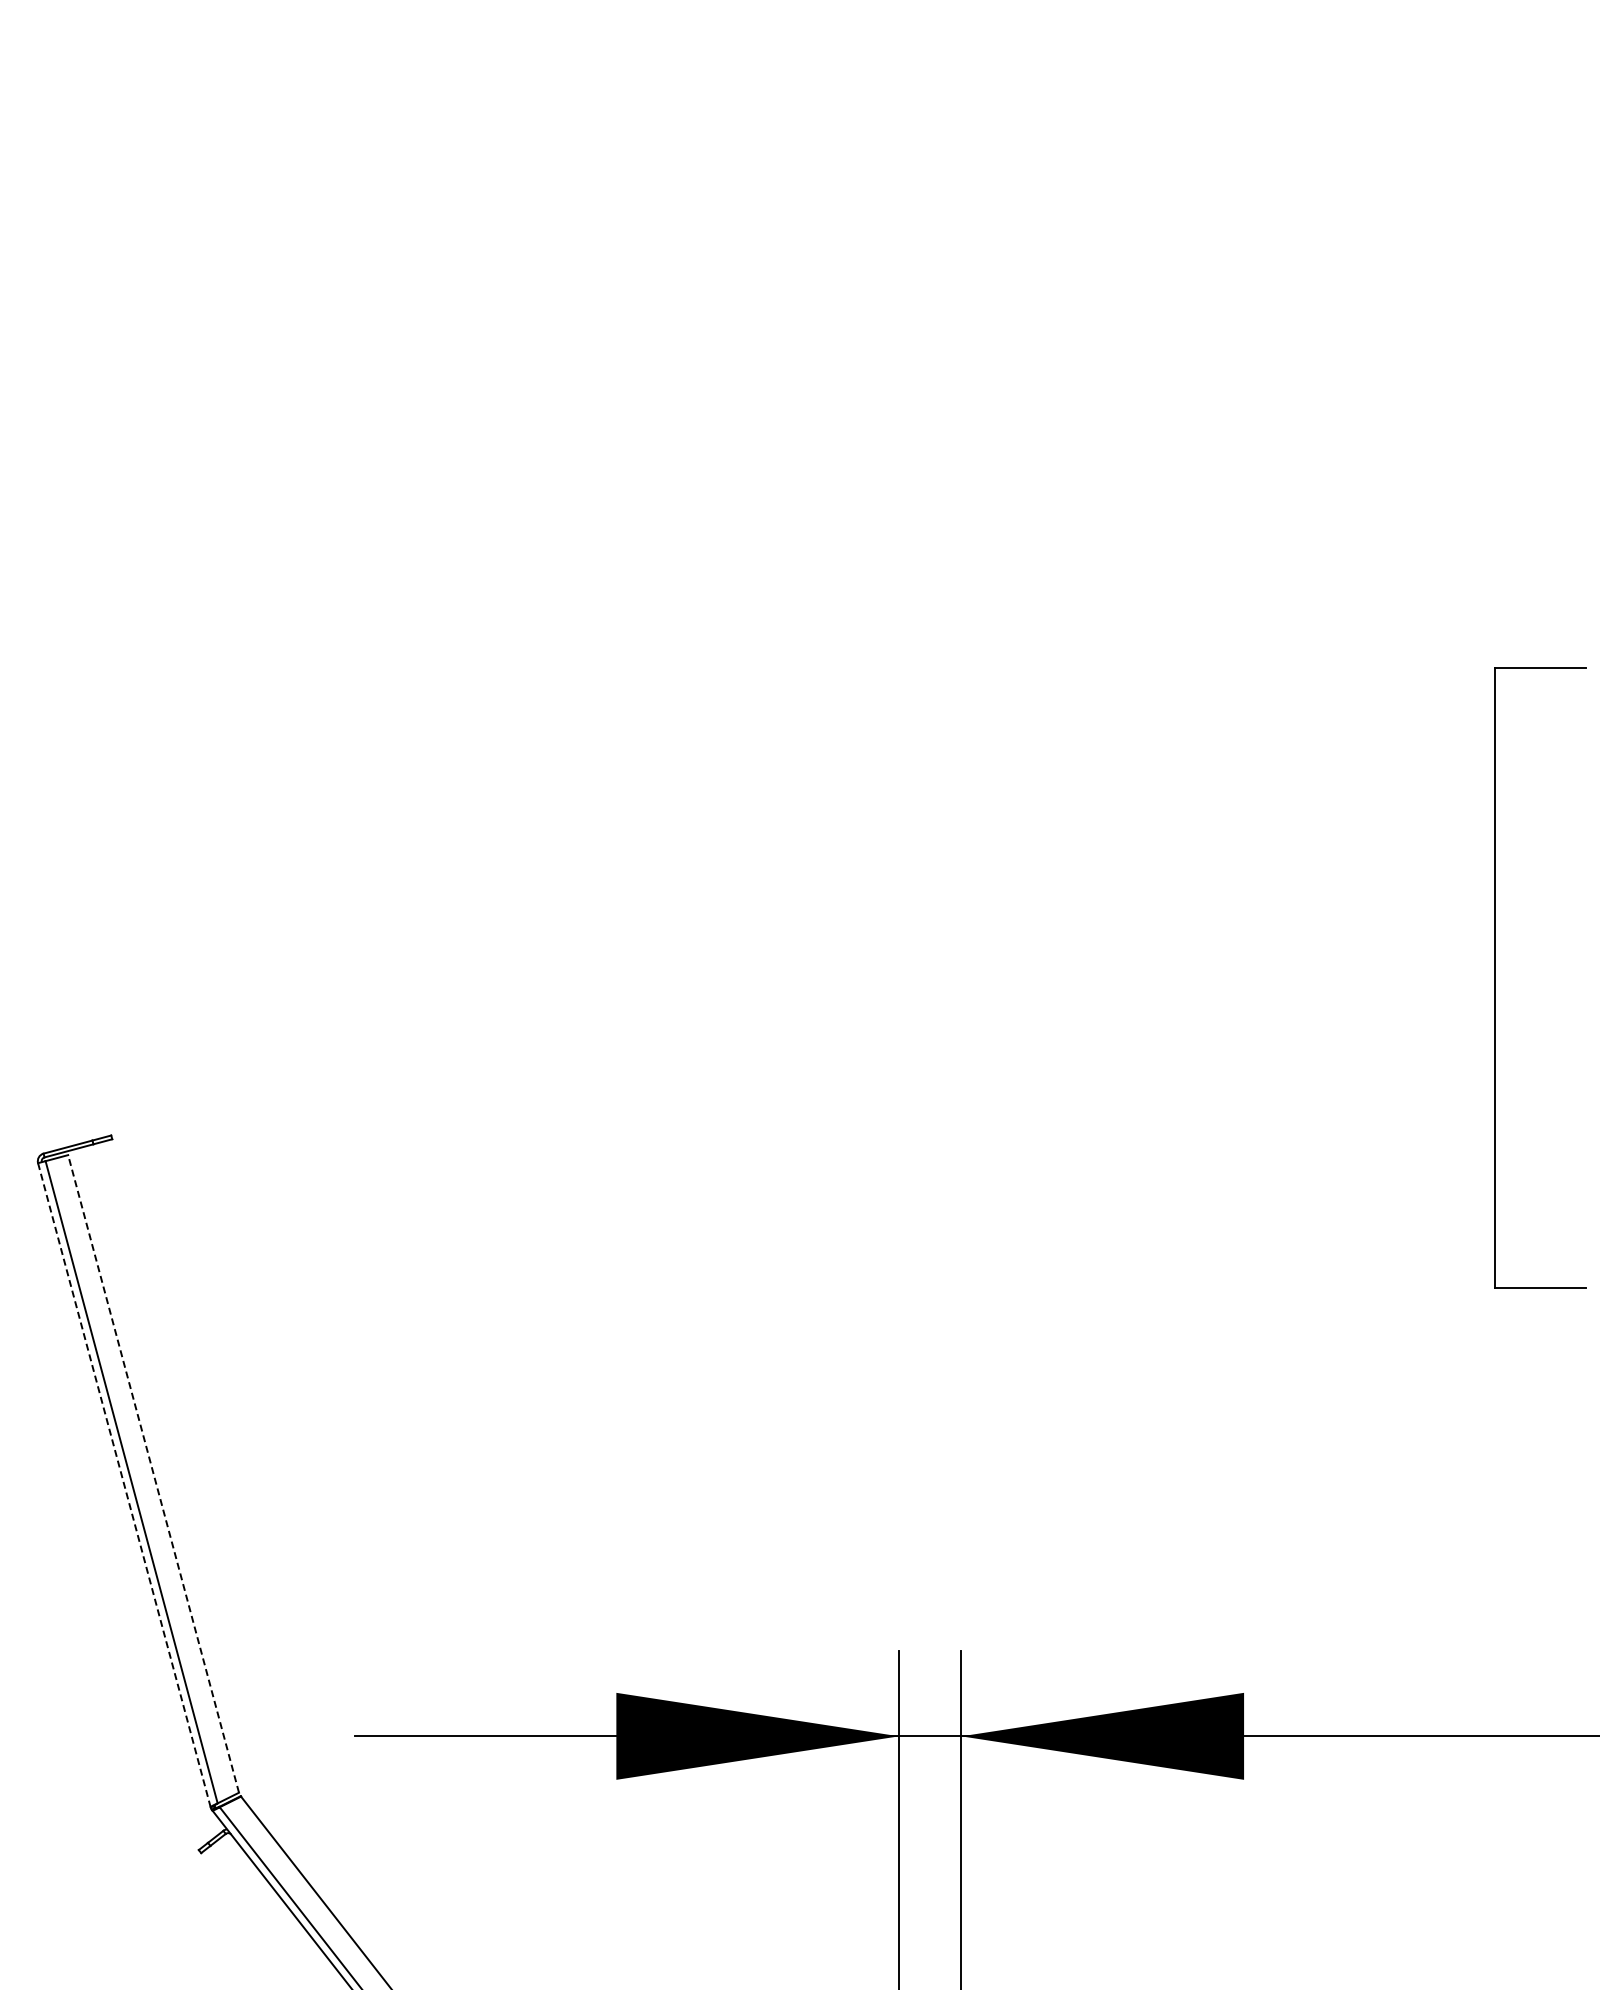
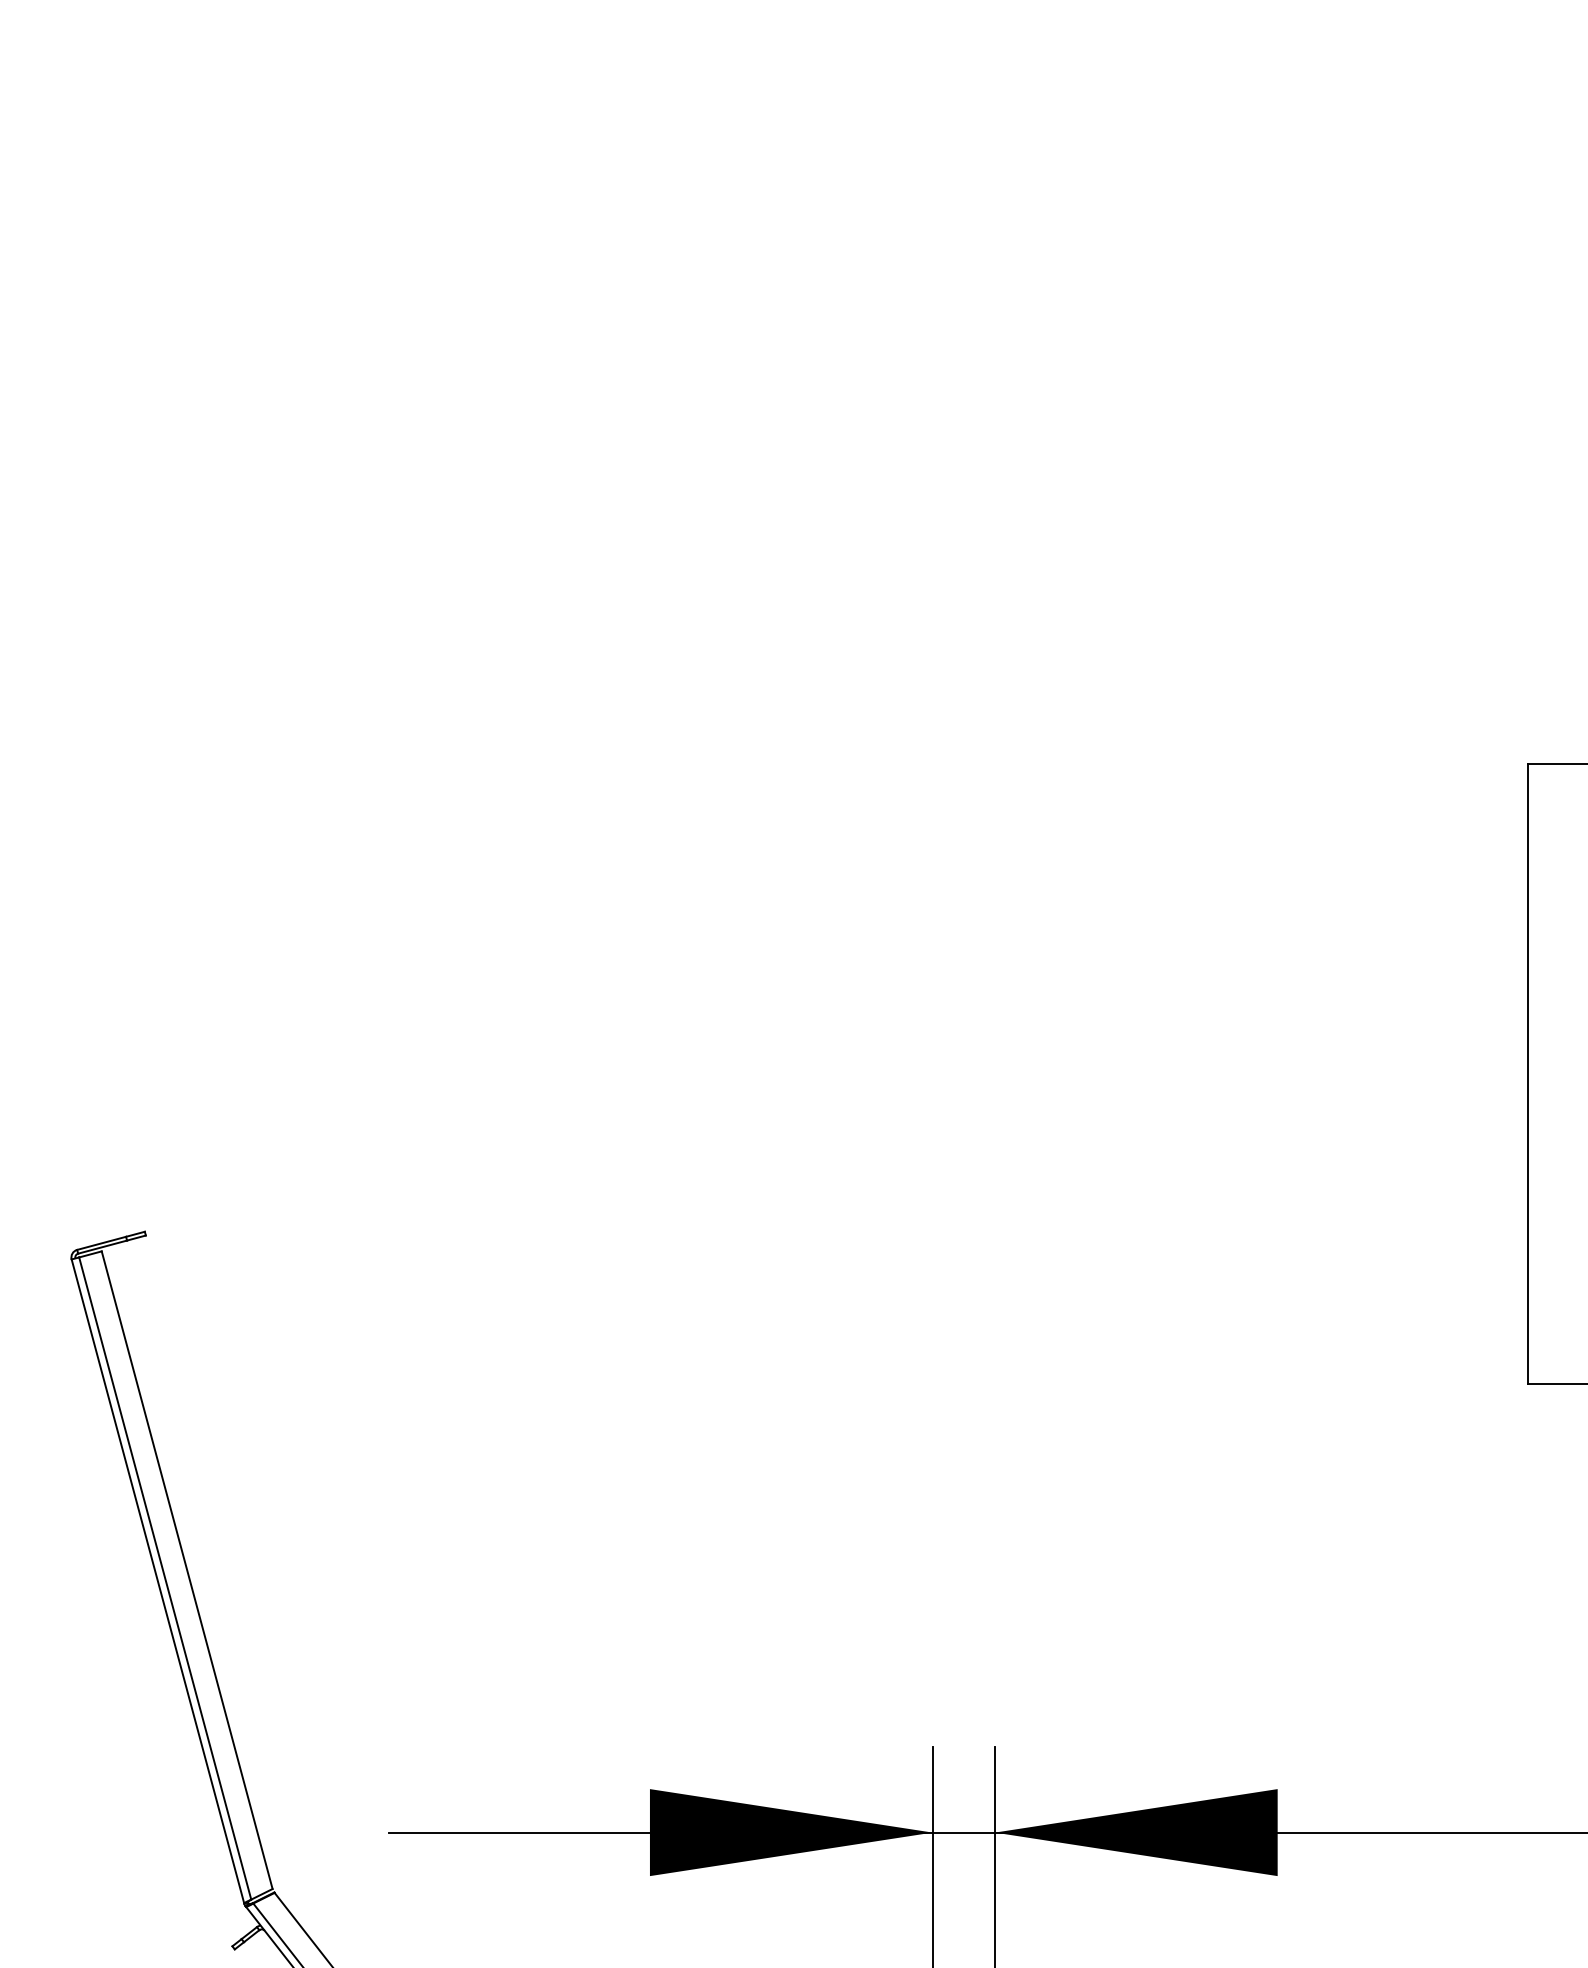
line: (153, 1473) -> (187, 1569), dashed -> solid
line: (124, 1485) -> (158, 1581), dashed -> solid

